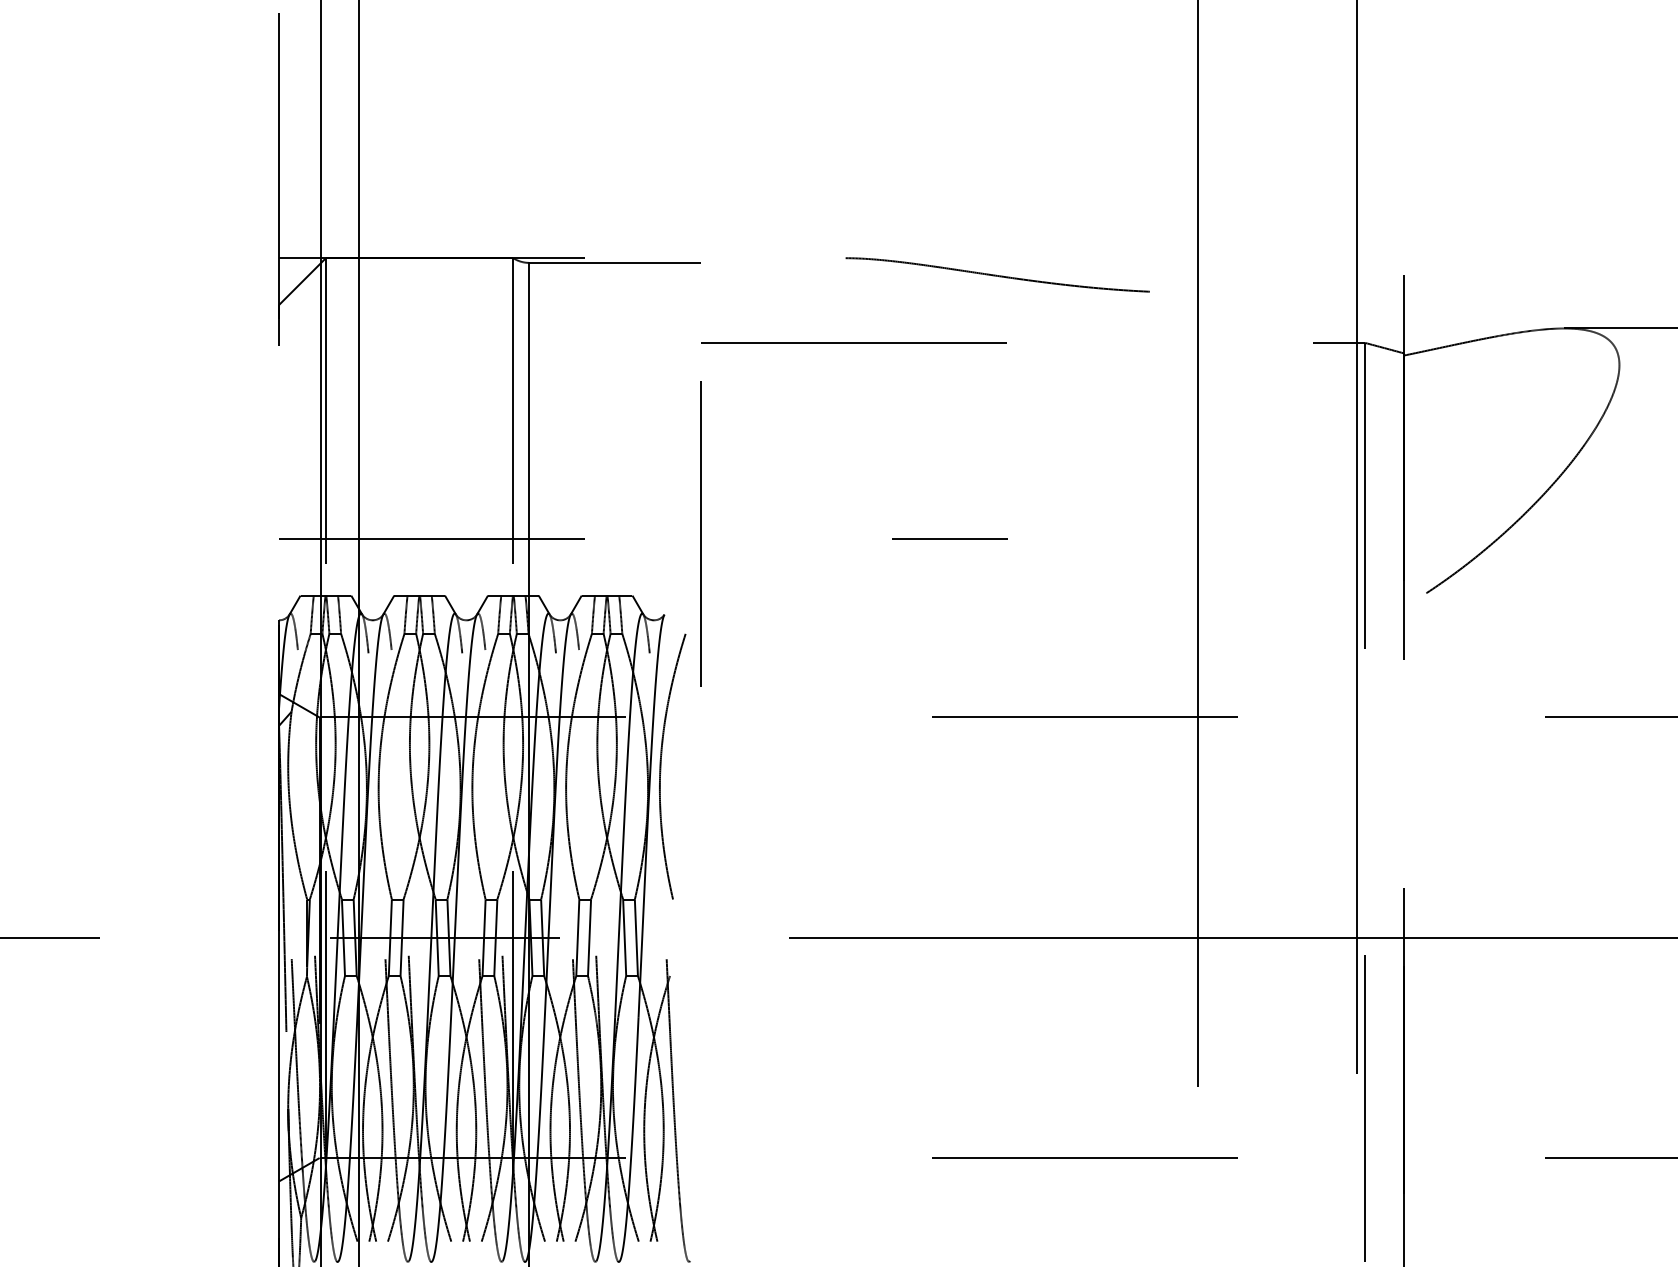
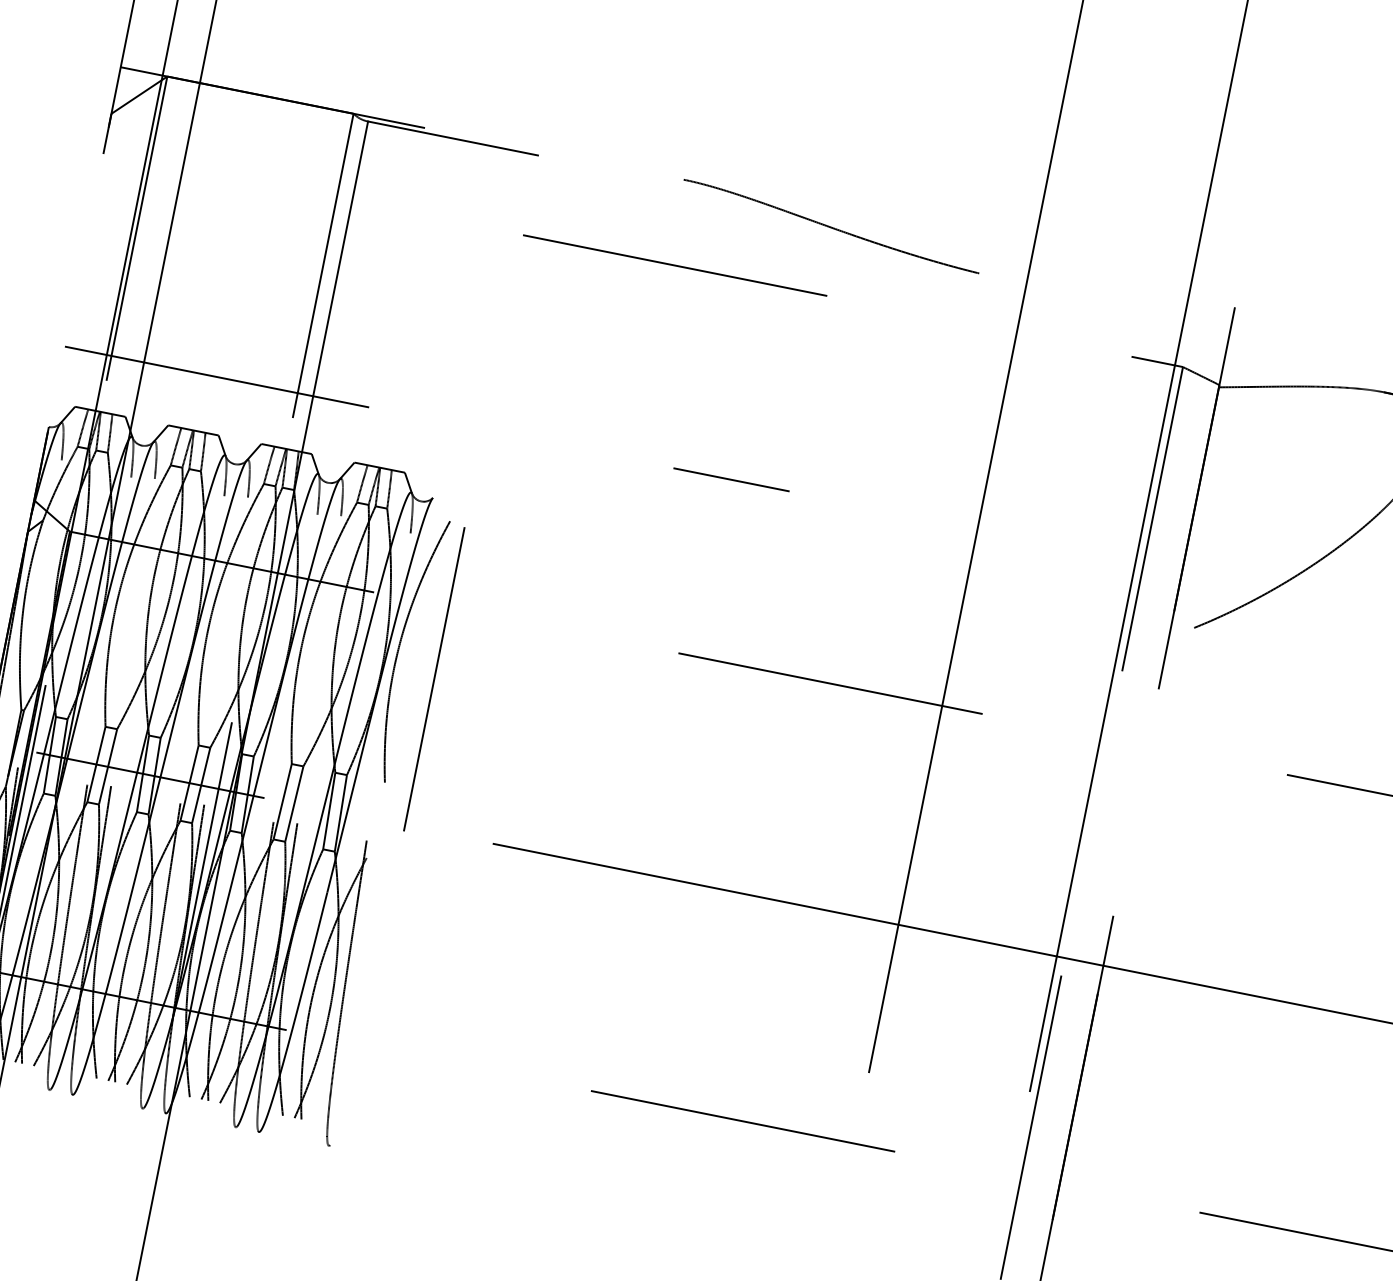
line: (700, 533) -> (434, 678), moved

